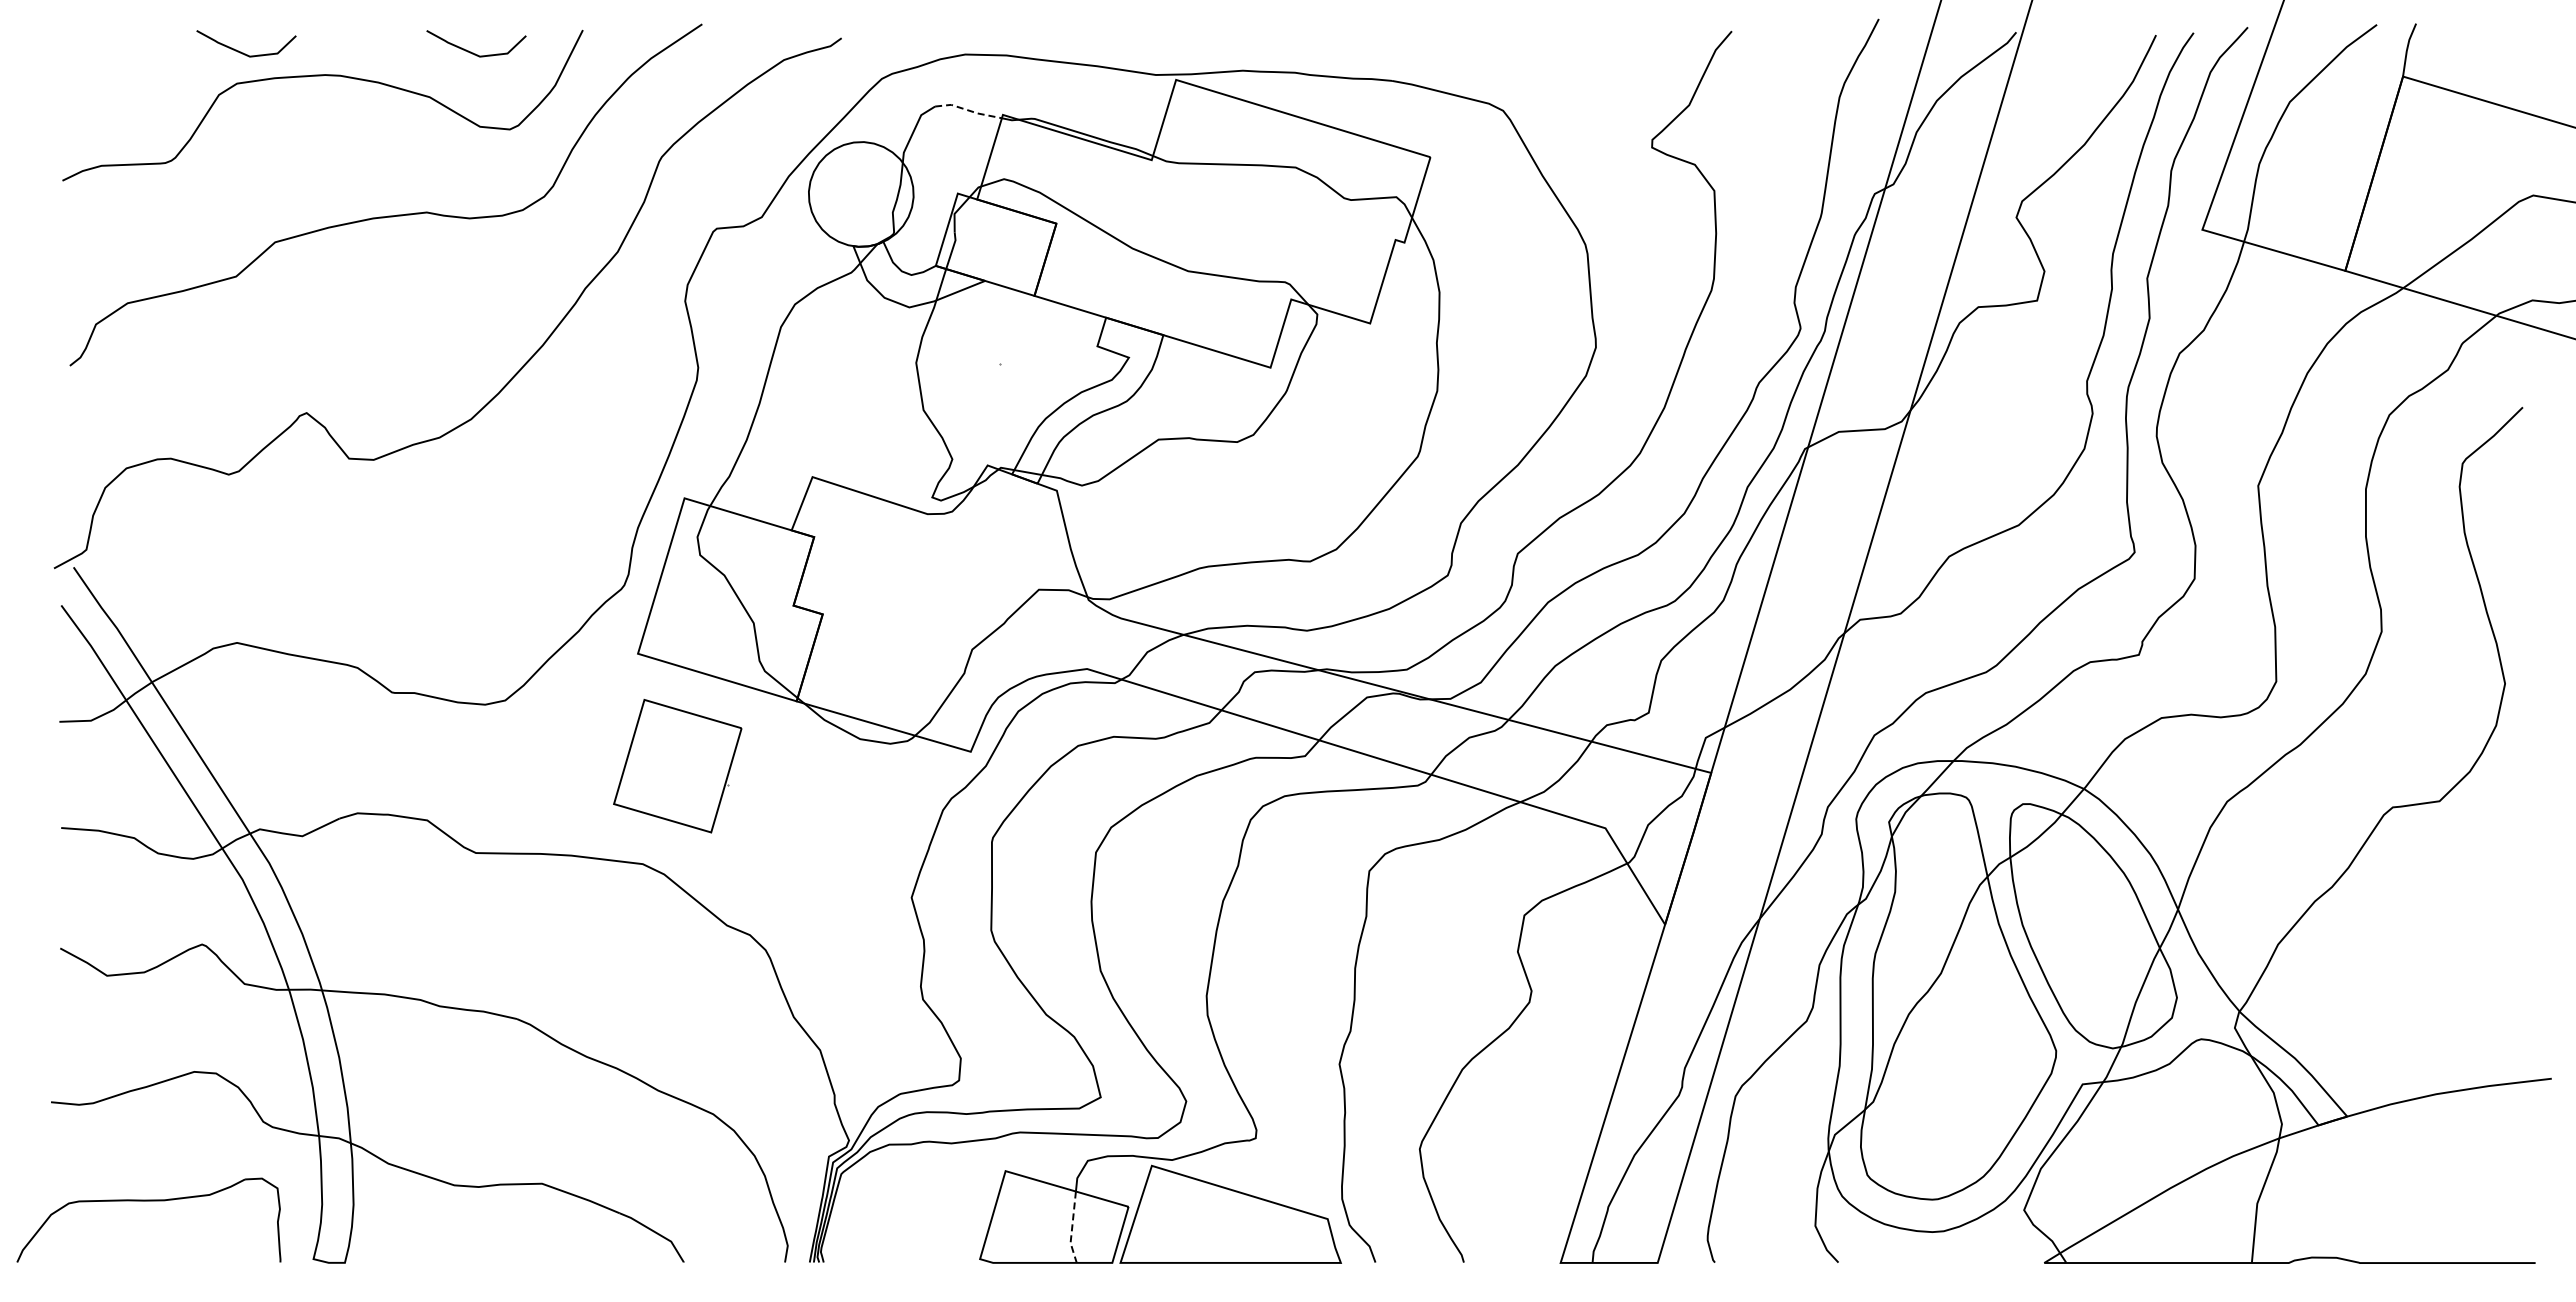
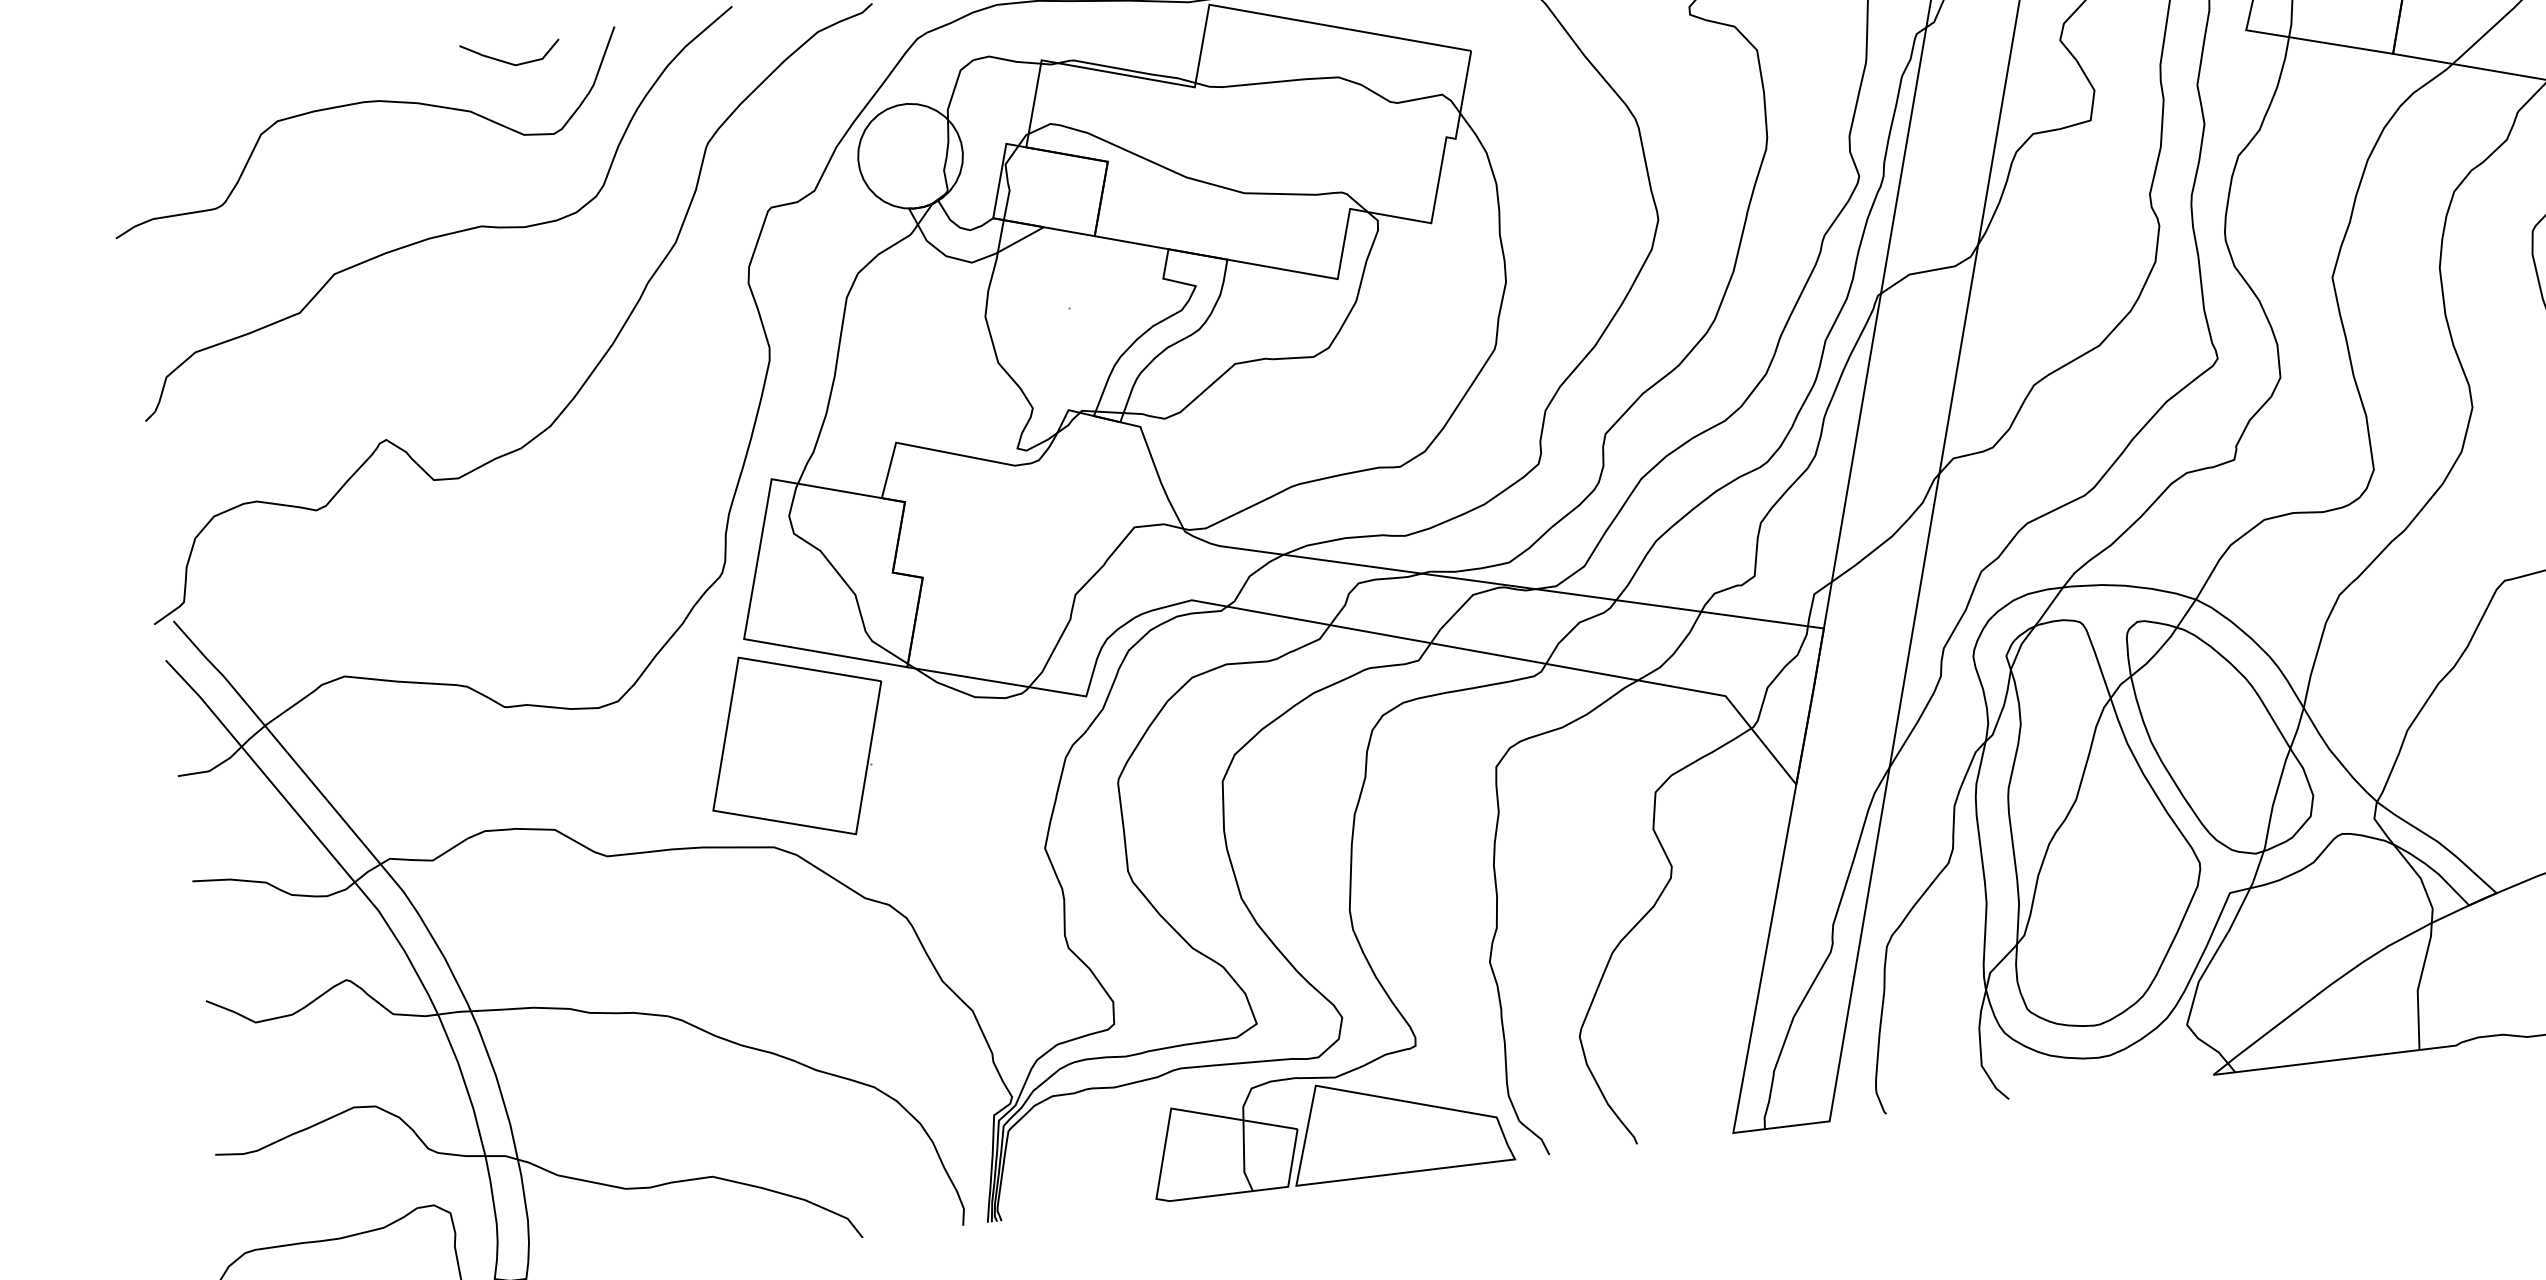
curve: (241, 51) -> (278, 88), removed
line: (968, 110) -> (1006, 60), dashed -> solid
part: (677, 765) -> (796, 745), size x1.43
line: (1072, 1228) -> (1244, 1157), dashed -> solid

